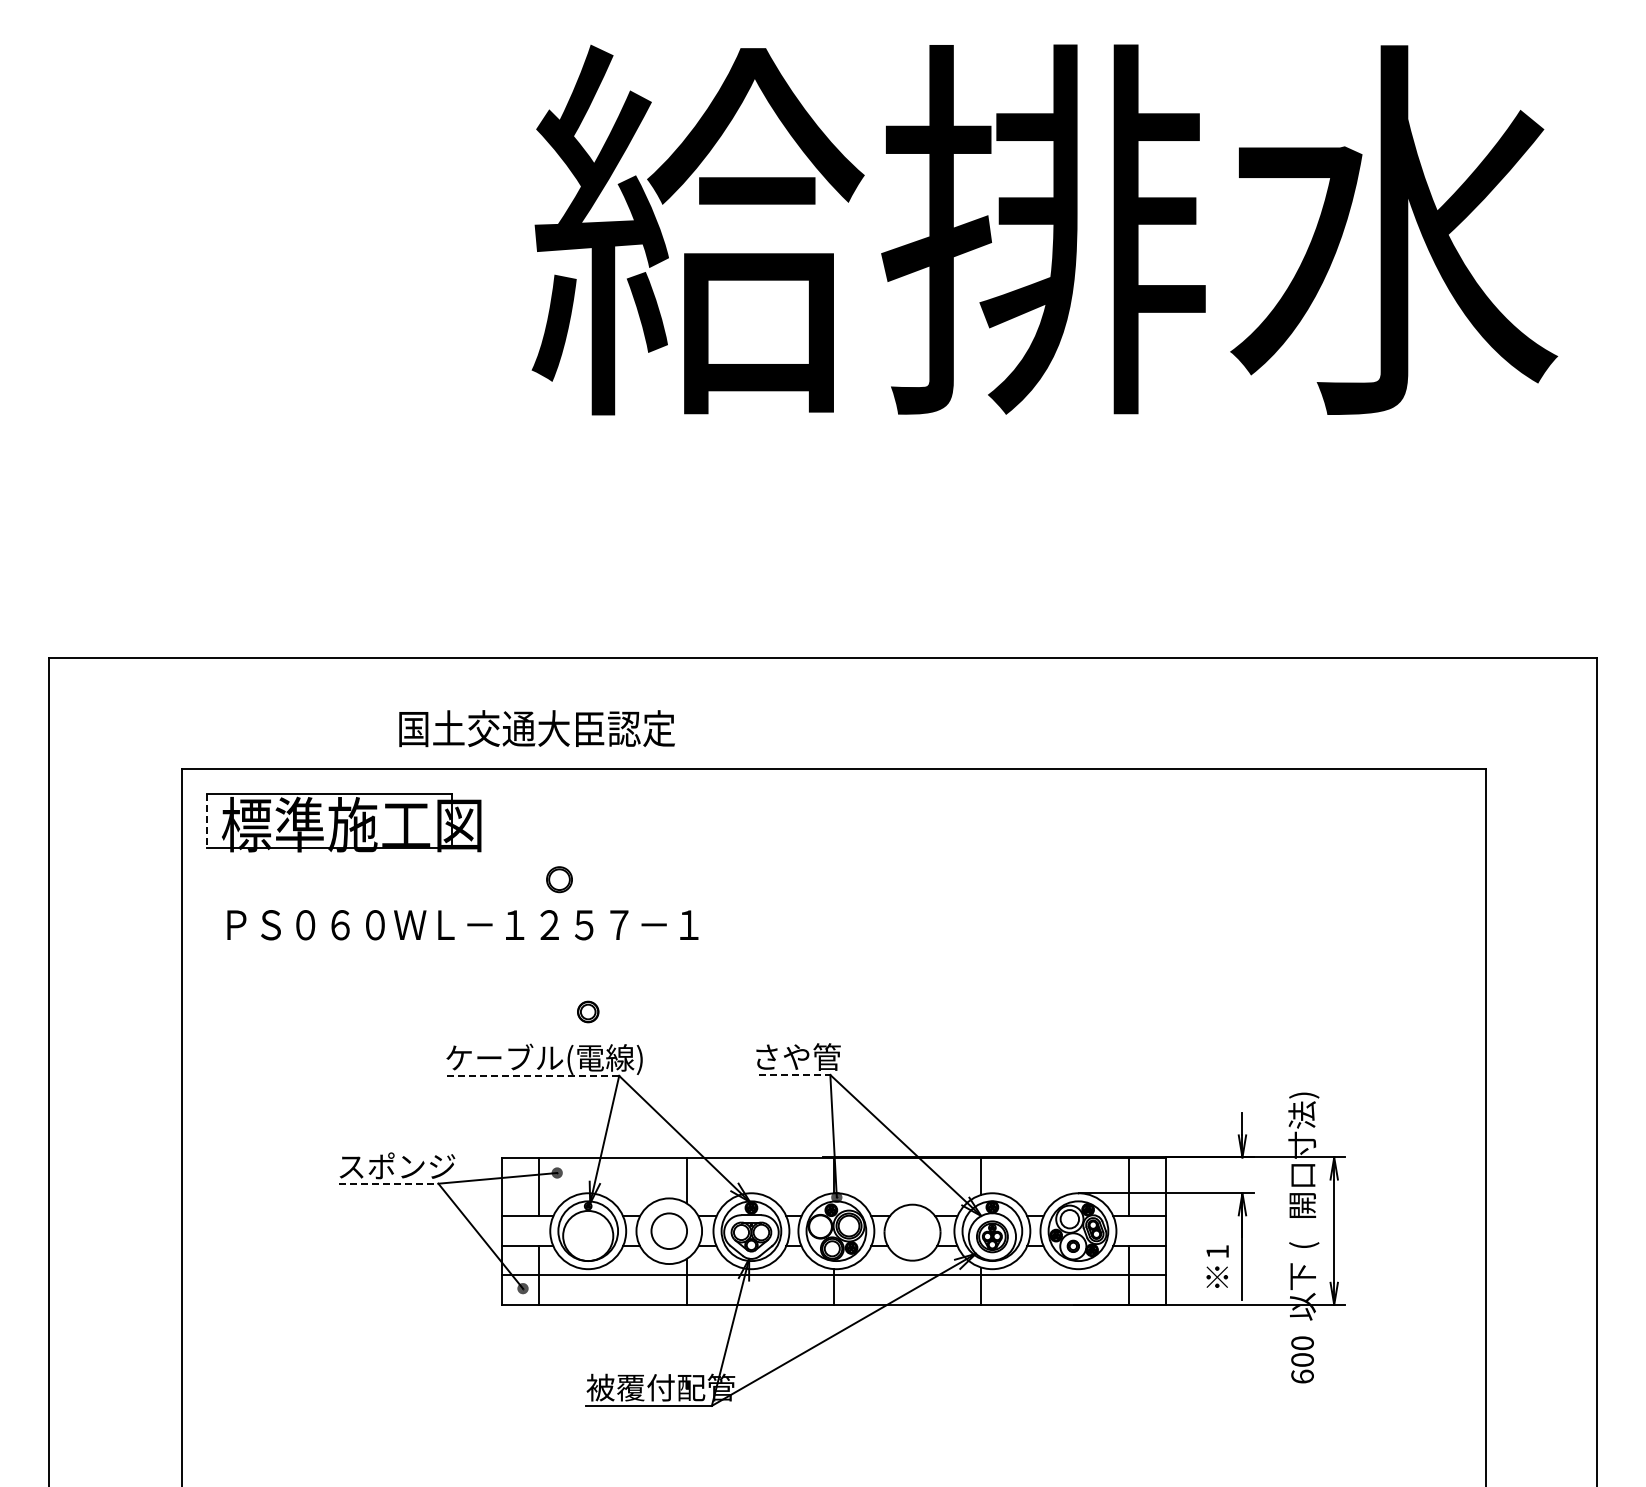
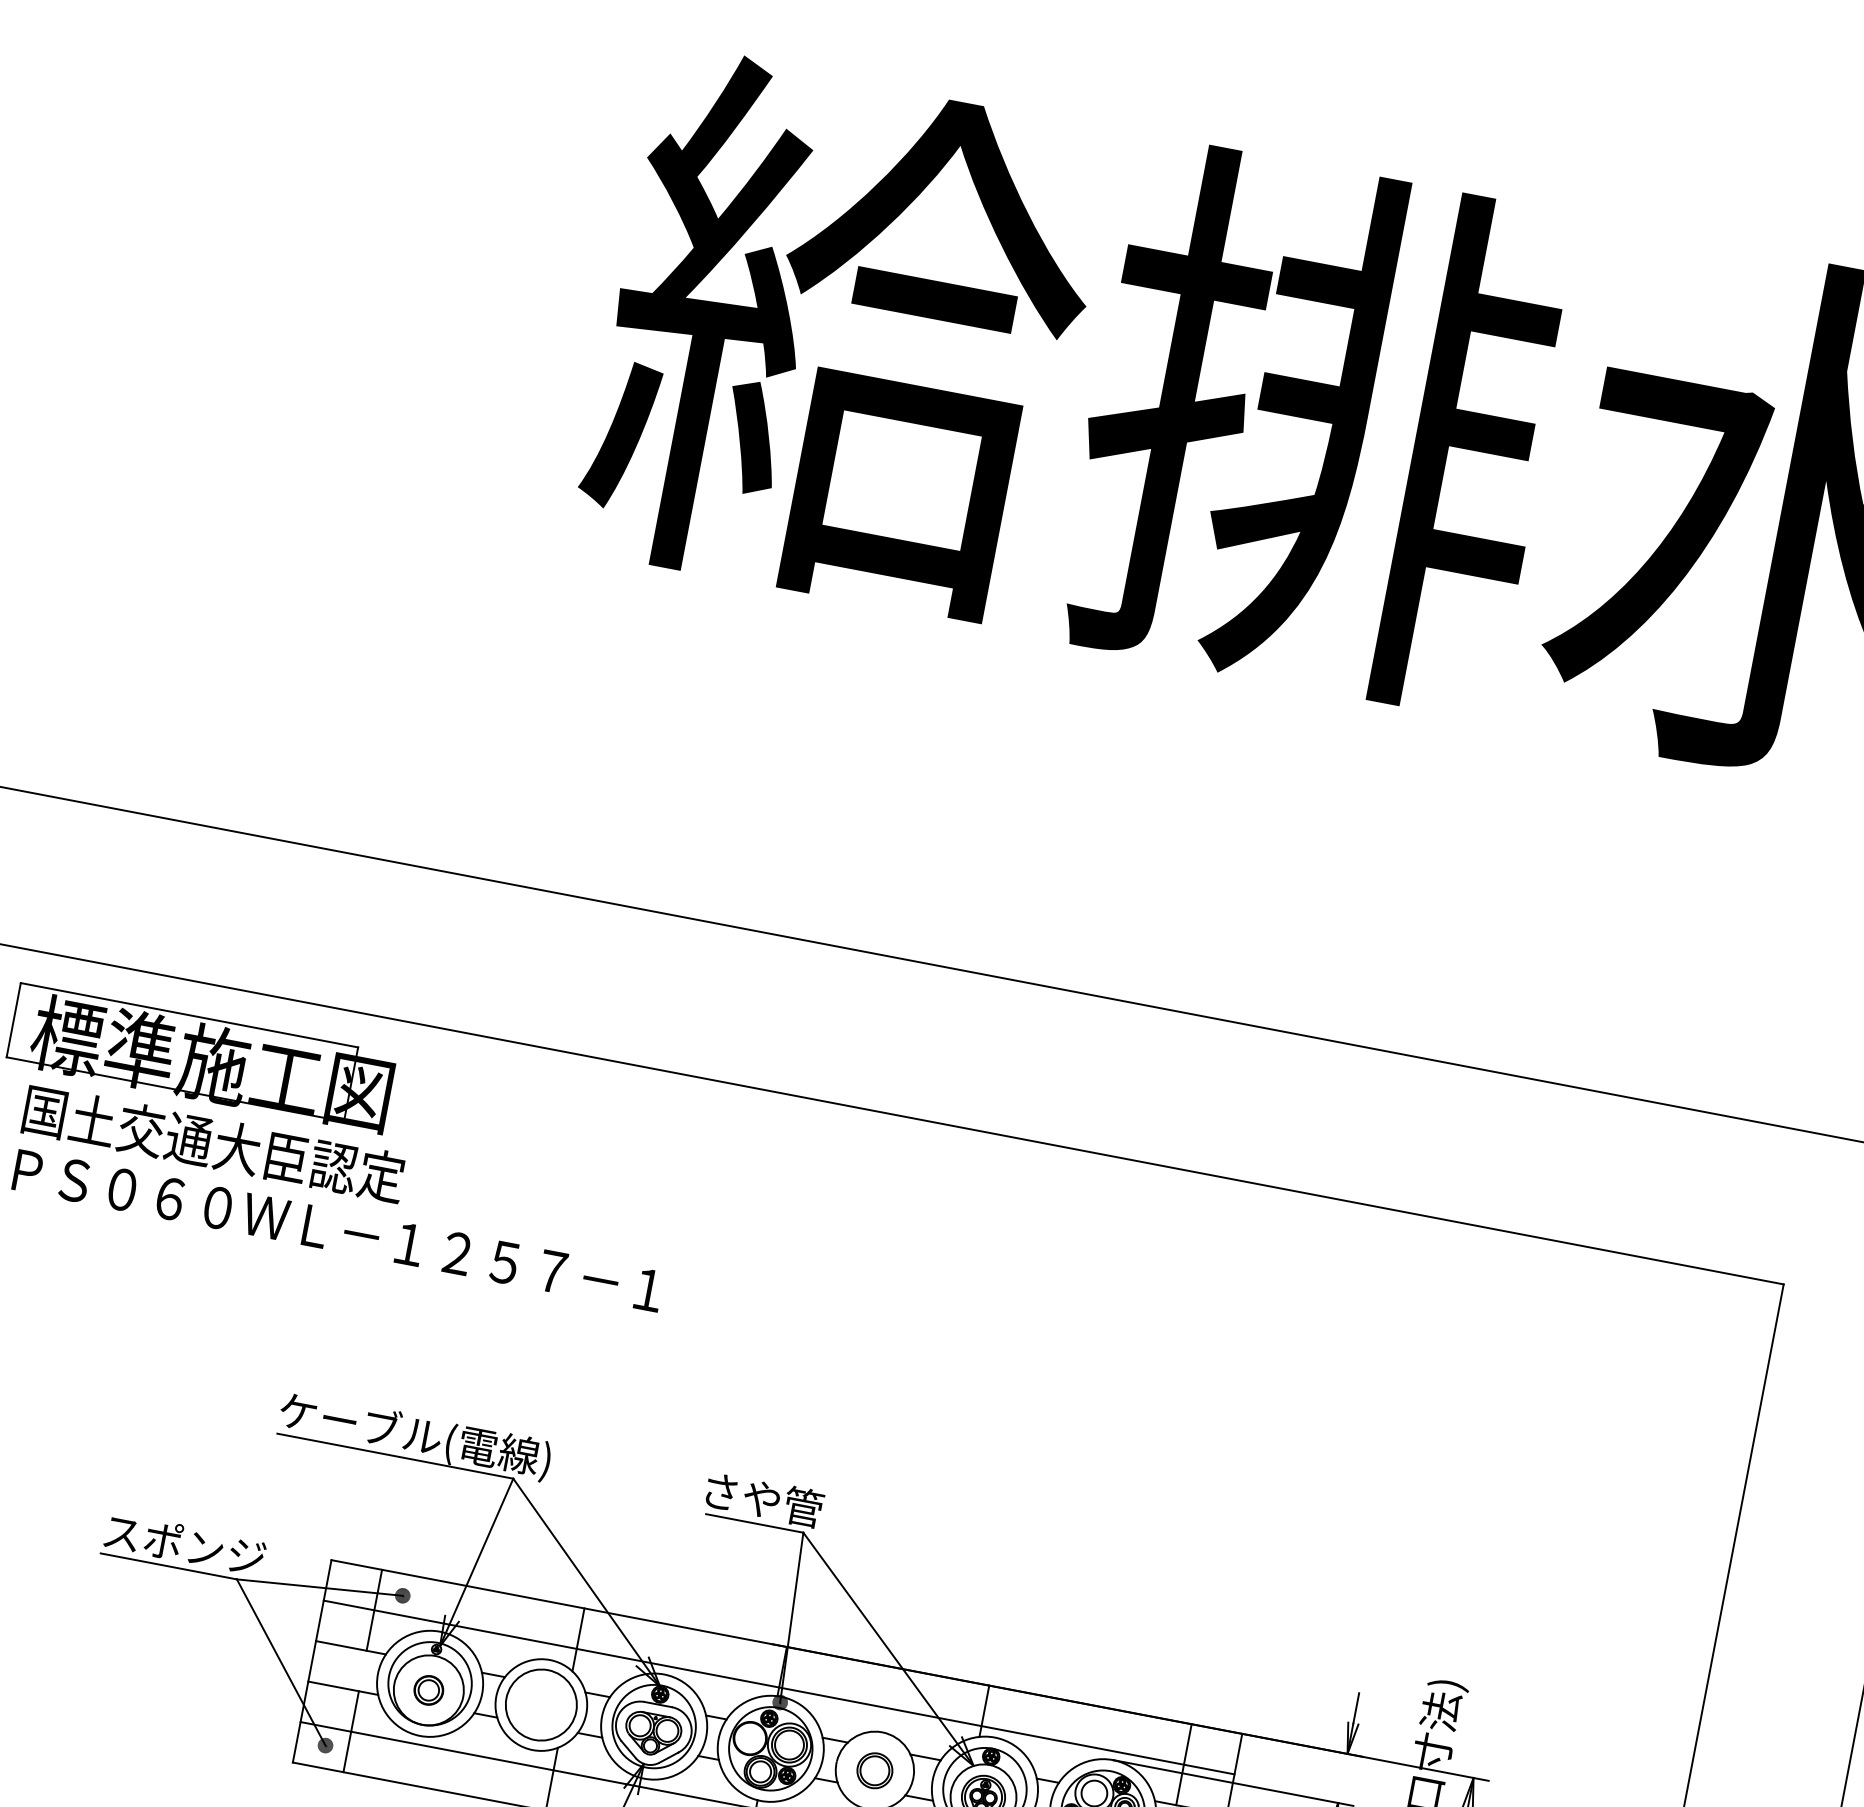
text: (536, 728) -> (213, 1143), moved
line: (206, 821) -> (13, 1021), dashed -> solid
part: (559, 879) -> (874, 1770), moved
part: (588, 1011) -> (429, 1689), moved
line: (795, 1074) -> (755, 1522), dashed -> solid
line: (533, 1075) -> (395, 1455), dashed -> solid
line: (388, 1183) -> (168, 1566), dashed -> solid
line: (833, 1187) -> (778, 1688), added
circle: (668, 1230) -> (540, 1703), size x1.43

